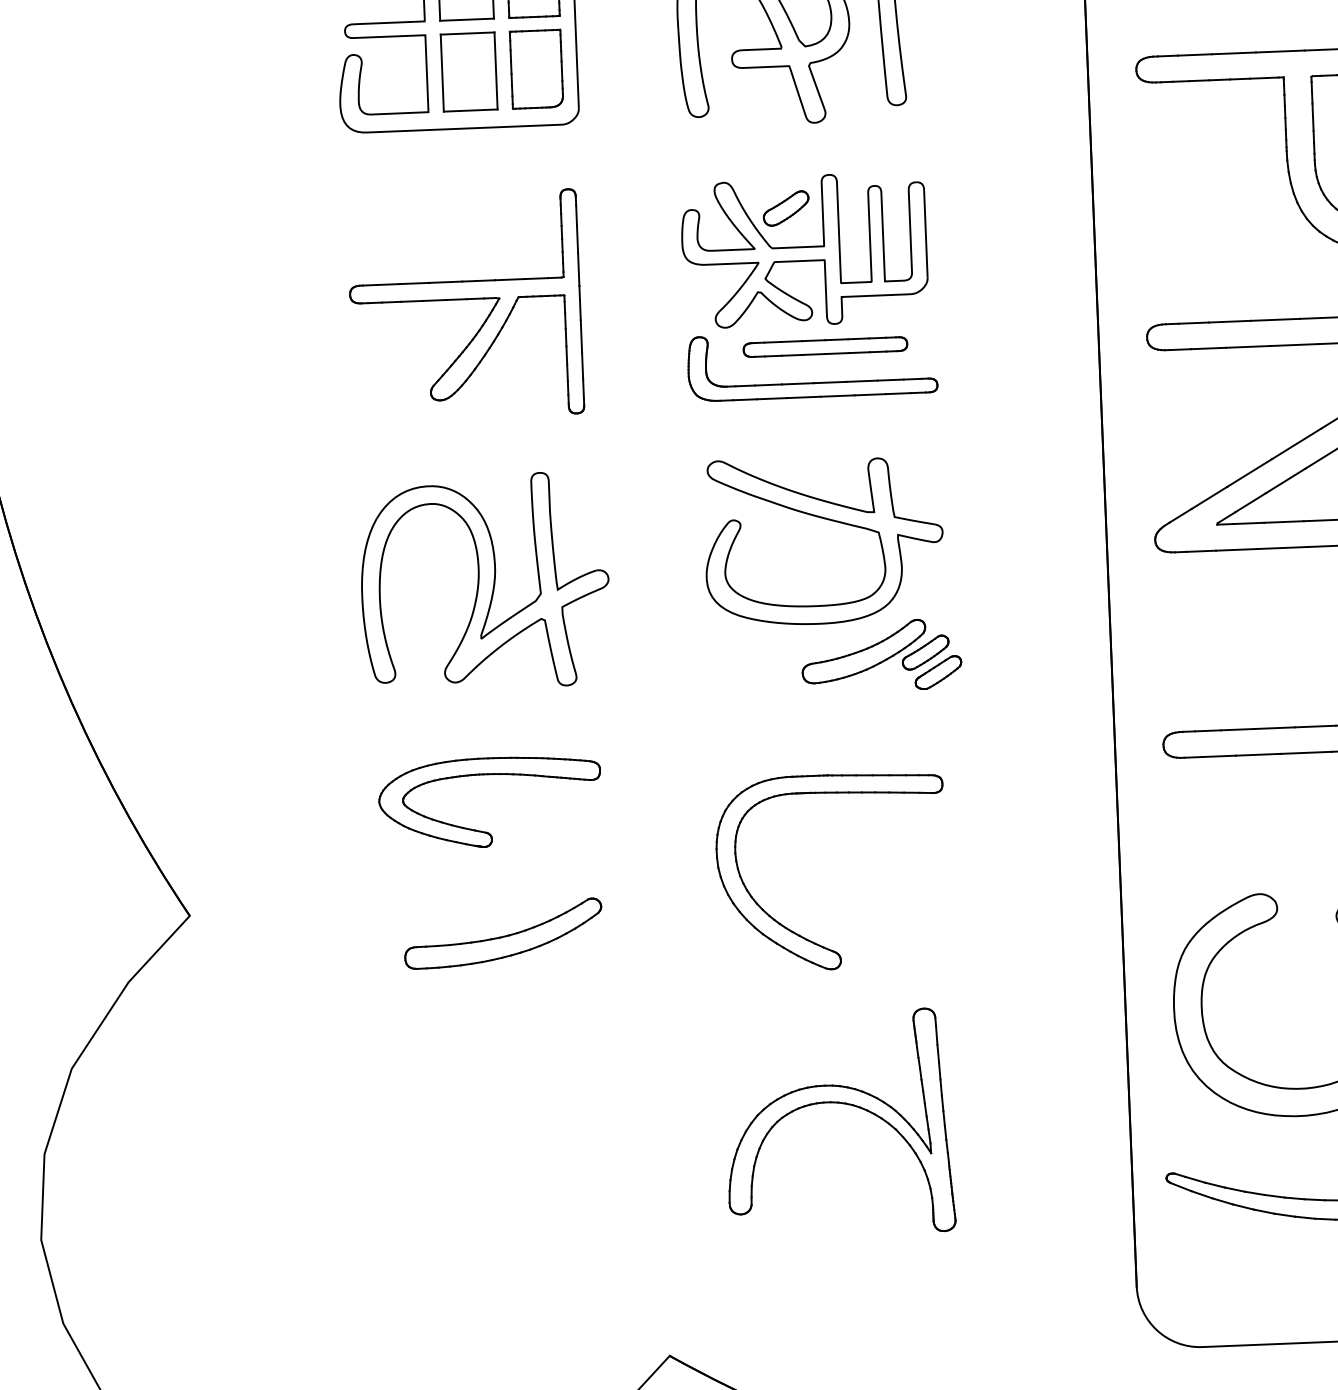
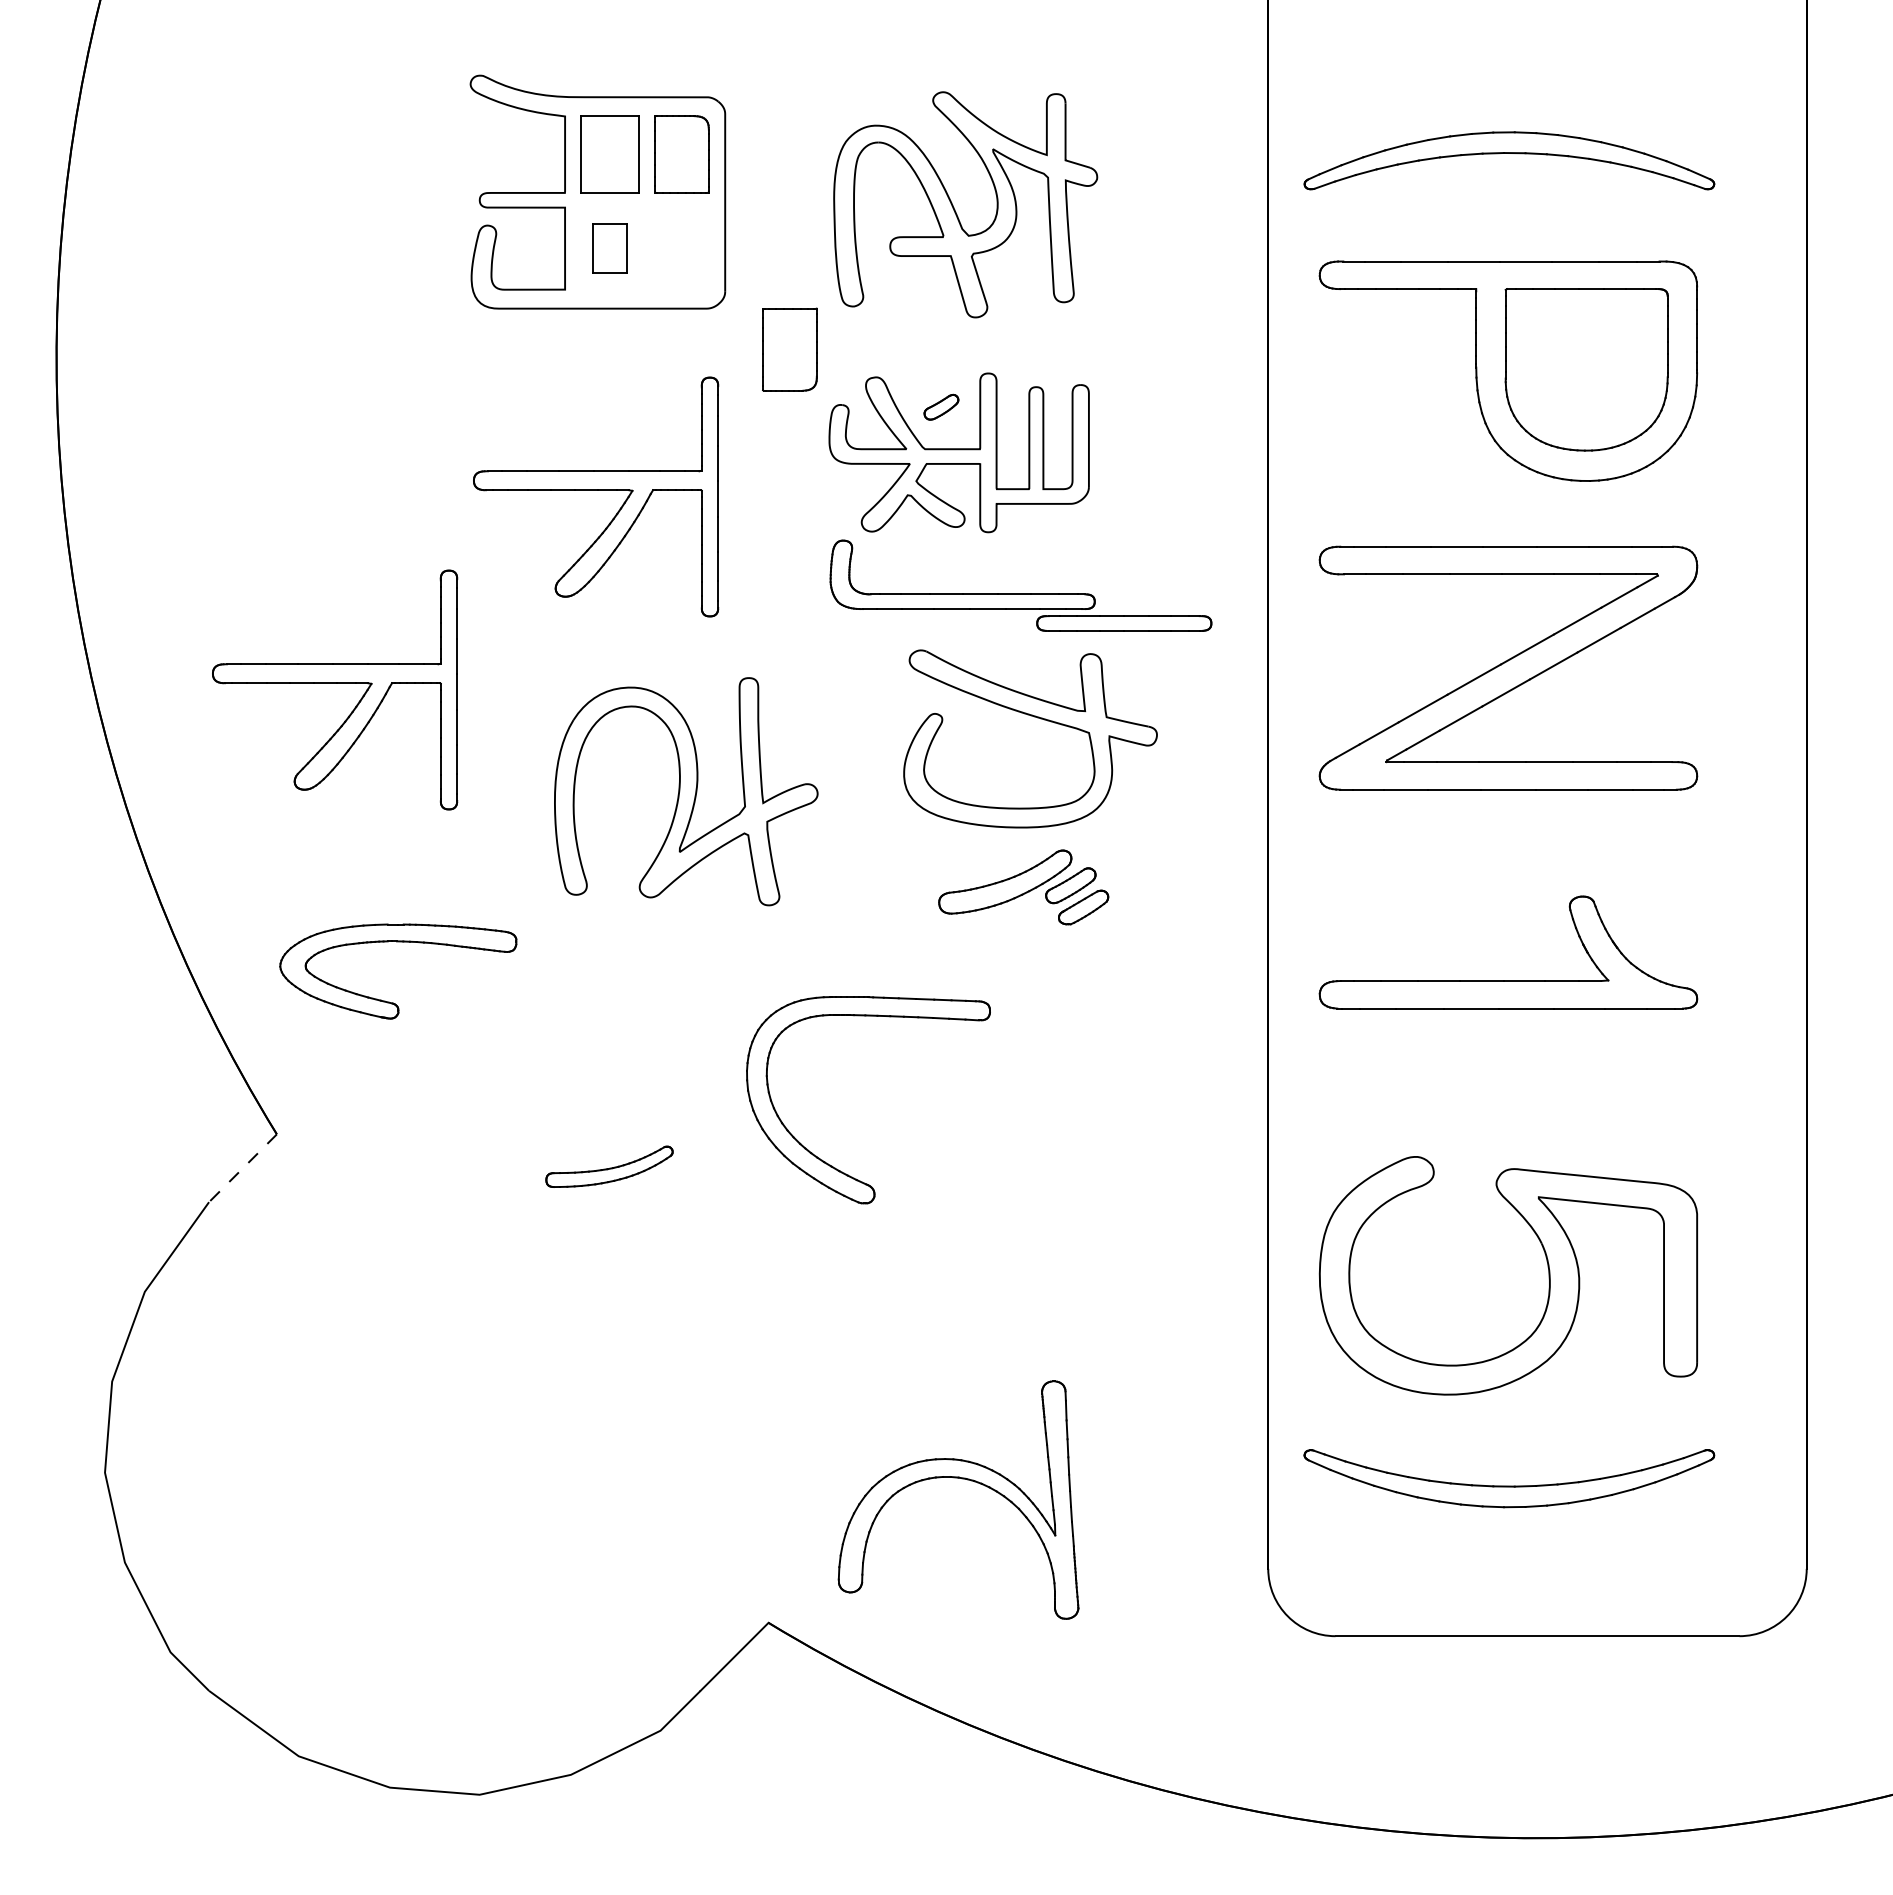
part: (536, 69) -> (789, 349), moved
part: (468, 71) -> (609, 248), size x0.6
part: (786, 207) -> (941, 406), size x0.7
part: (825, 347) -> (1124, 623), moved
part: (228, 496) -> (335, 689), added
part: (829, 520) -> (1037, 718), moved
part: (485, 581) -> (686, 791), moved
part: (489, 775) -> (398, 942), moved
part: (503, 933) -> (609, 1166), size x0.6
part: (800, 934) -> (832, 1165), moved
line: (158, 949) -> (242, 1168), solid -> dashed
part: (841, 1104) -> (962, 1479), moved

